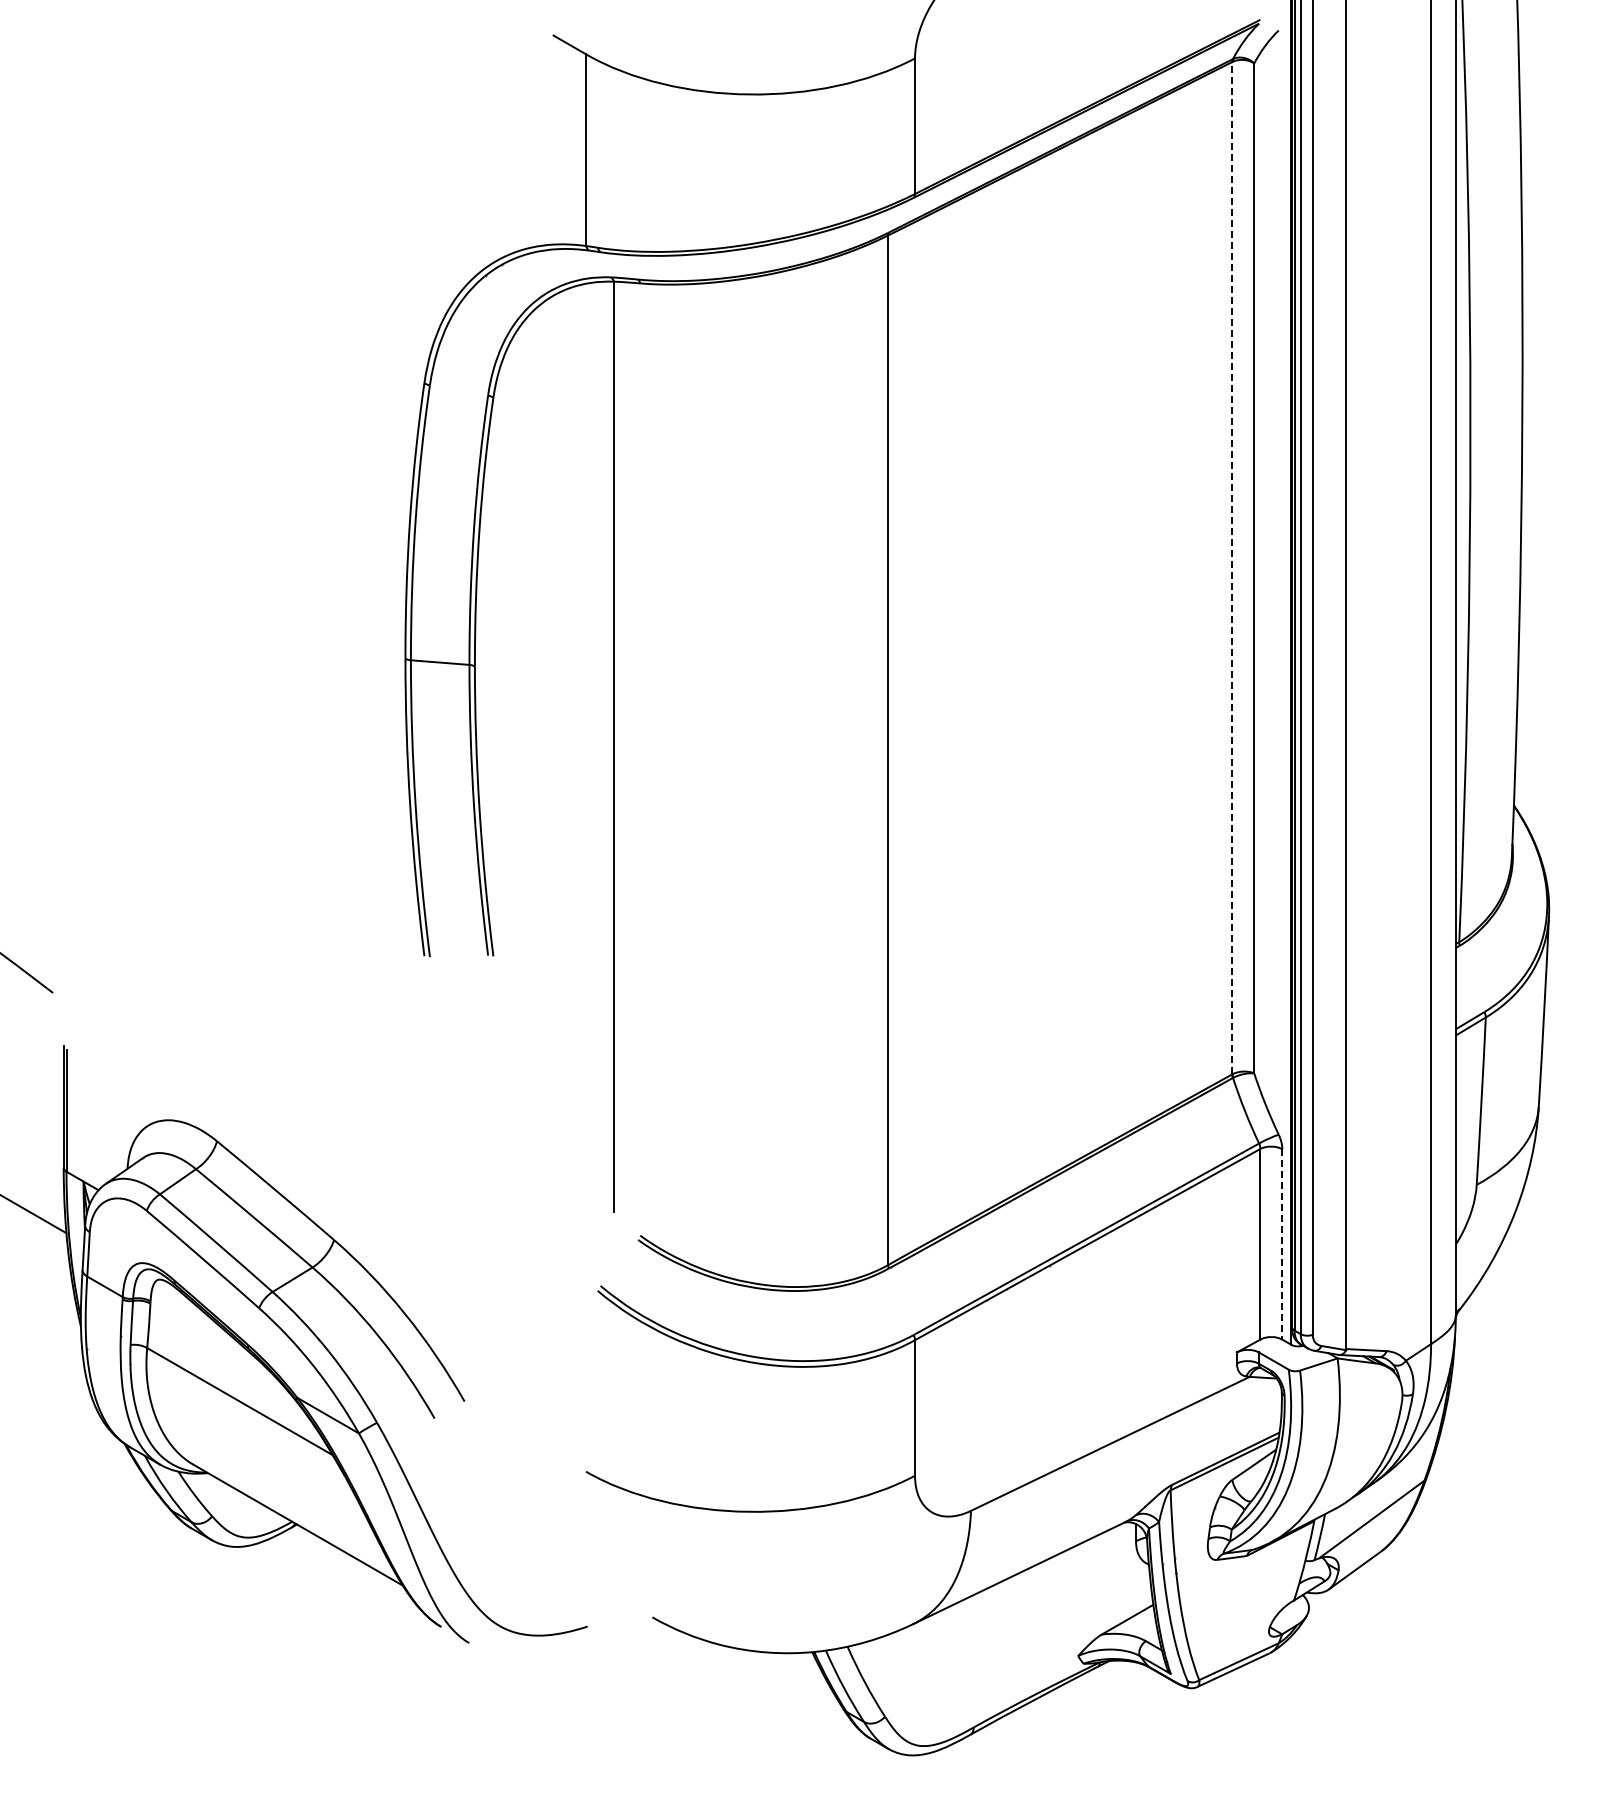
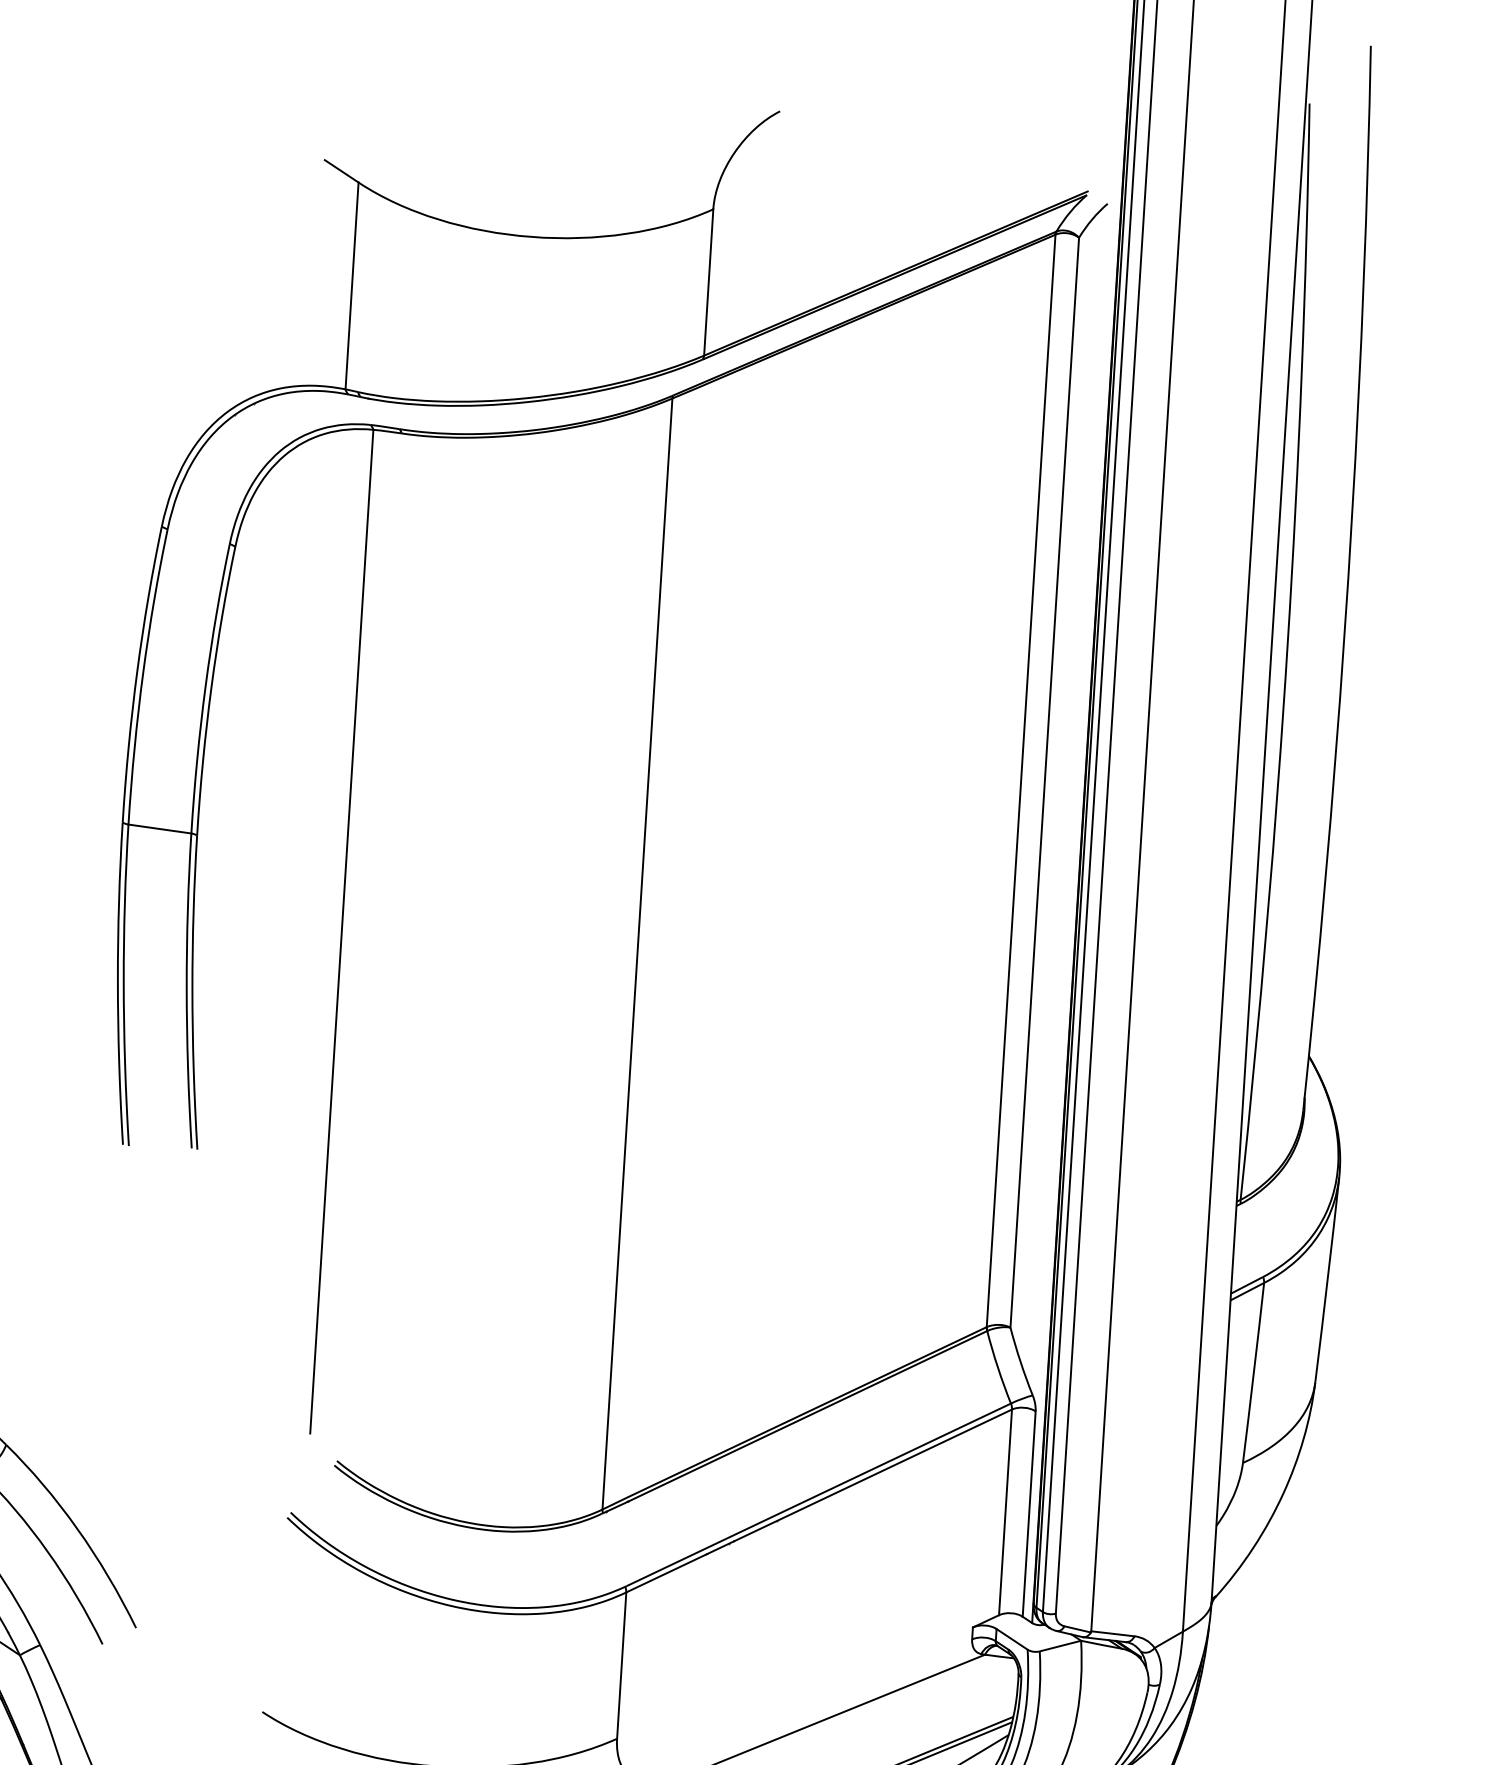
line: (1232, 567) -> (1021, 780), dashed -> solid
line: (1282, 1244) -> (1029, 1514), dashed -> solid

